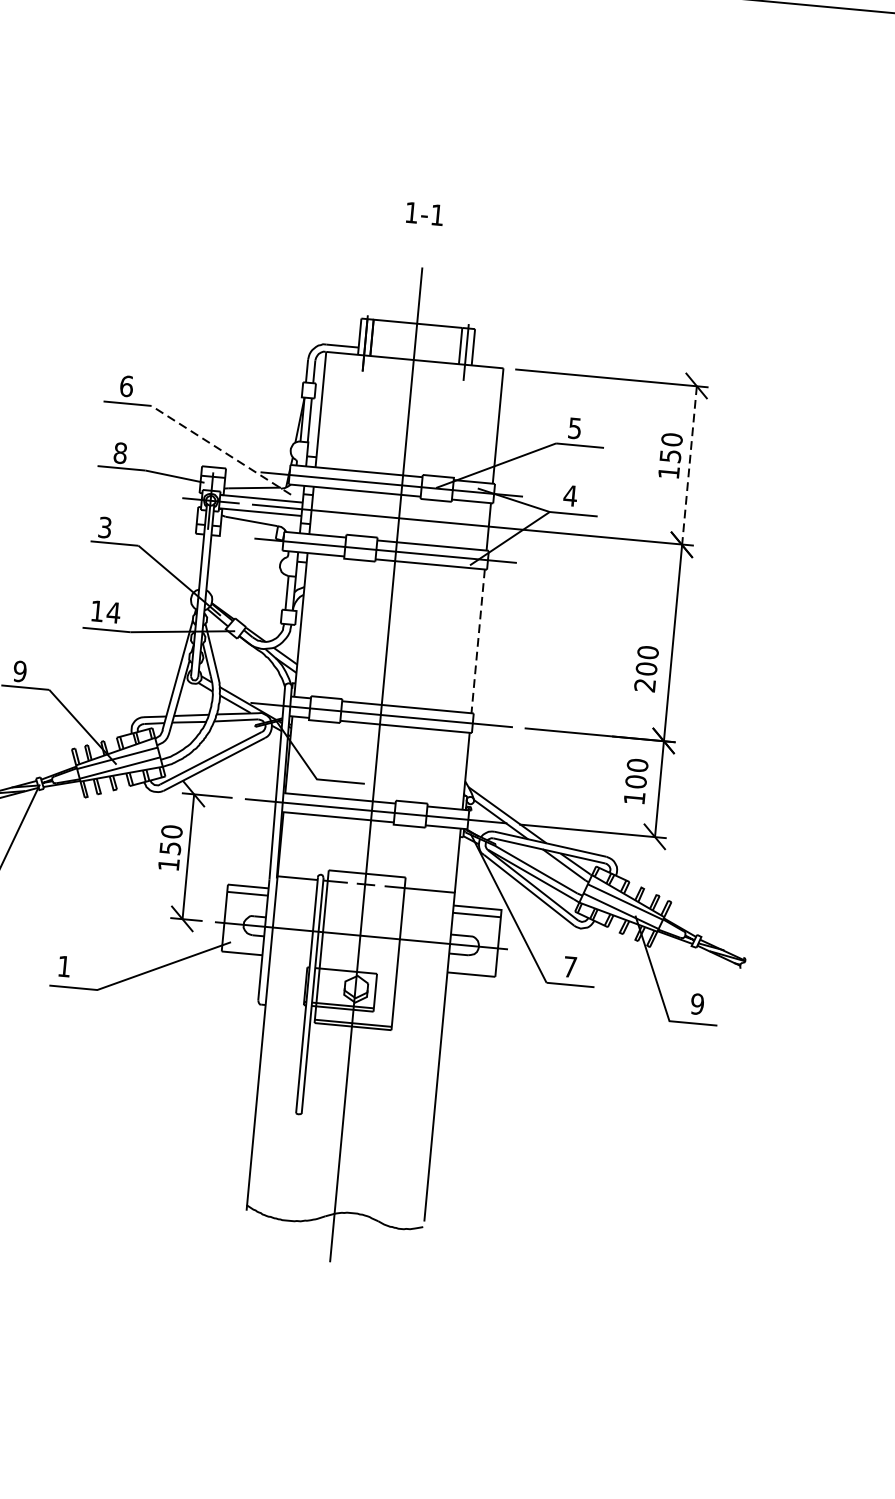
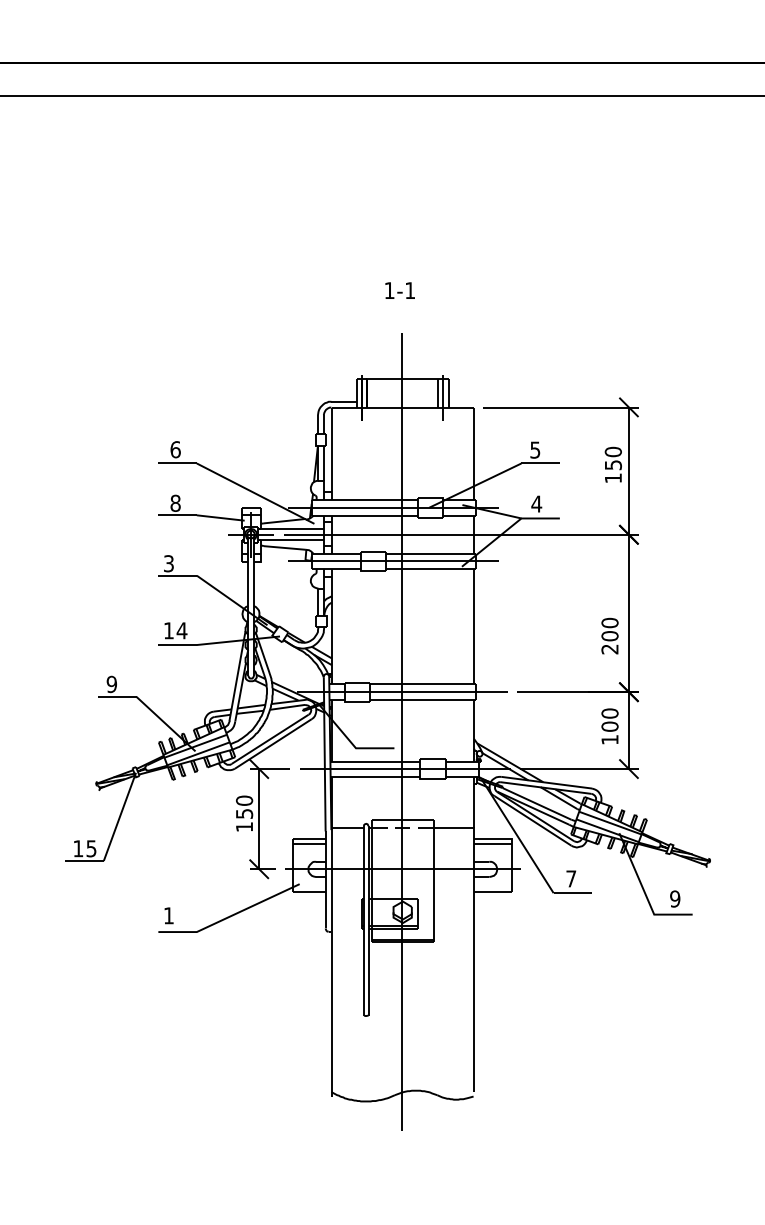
line: (221, 450) -> (255, 493), dashed -> solid
line: (689, 465) -> (629, 471), dashed -> solid
line: (478, 641) -> (474, 626), dashed -> solid

